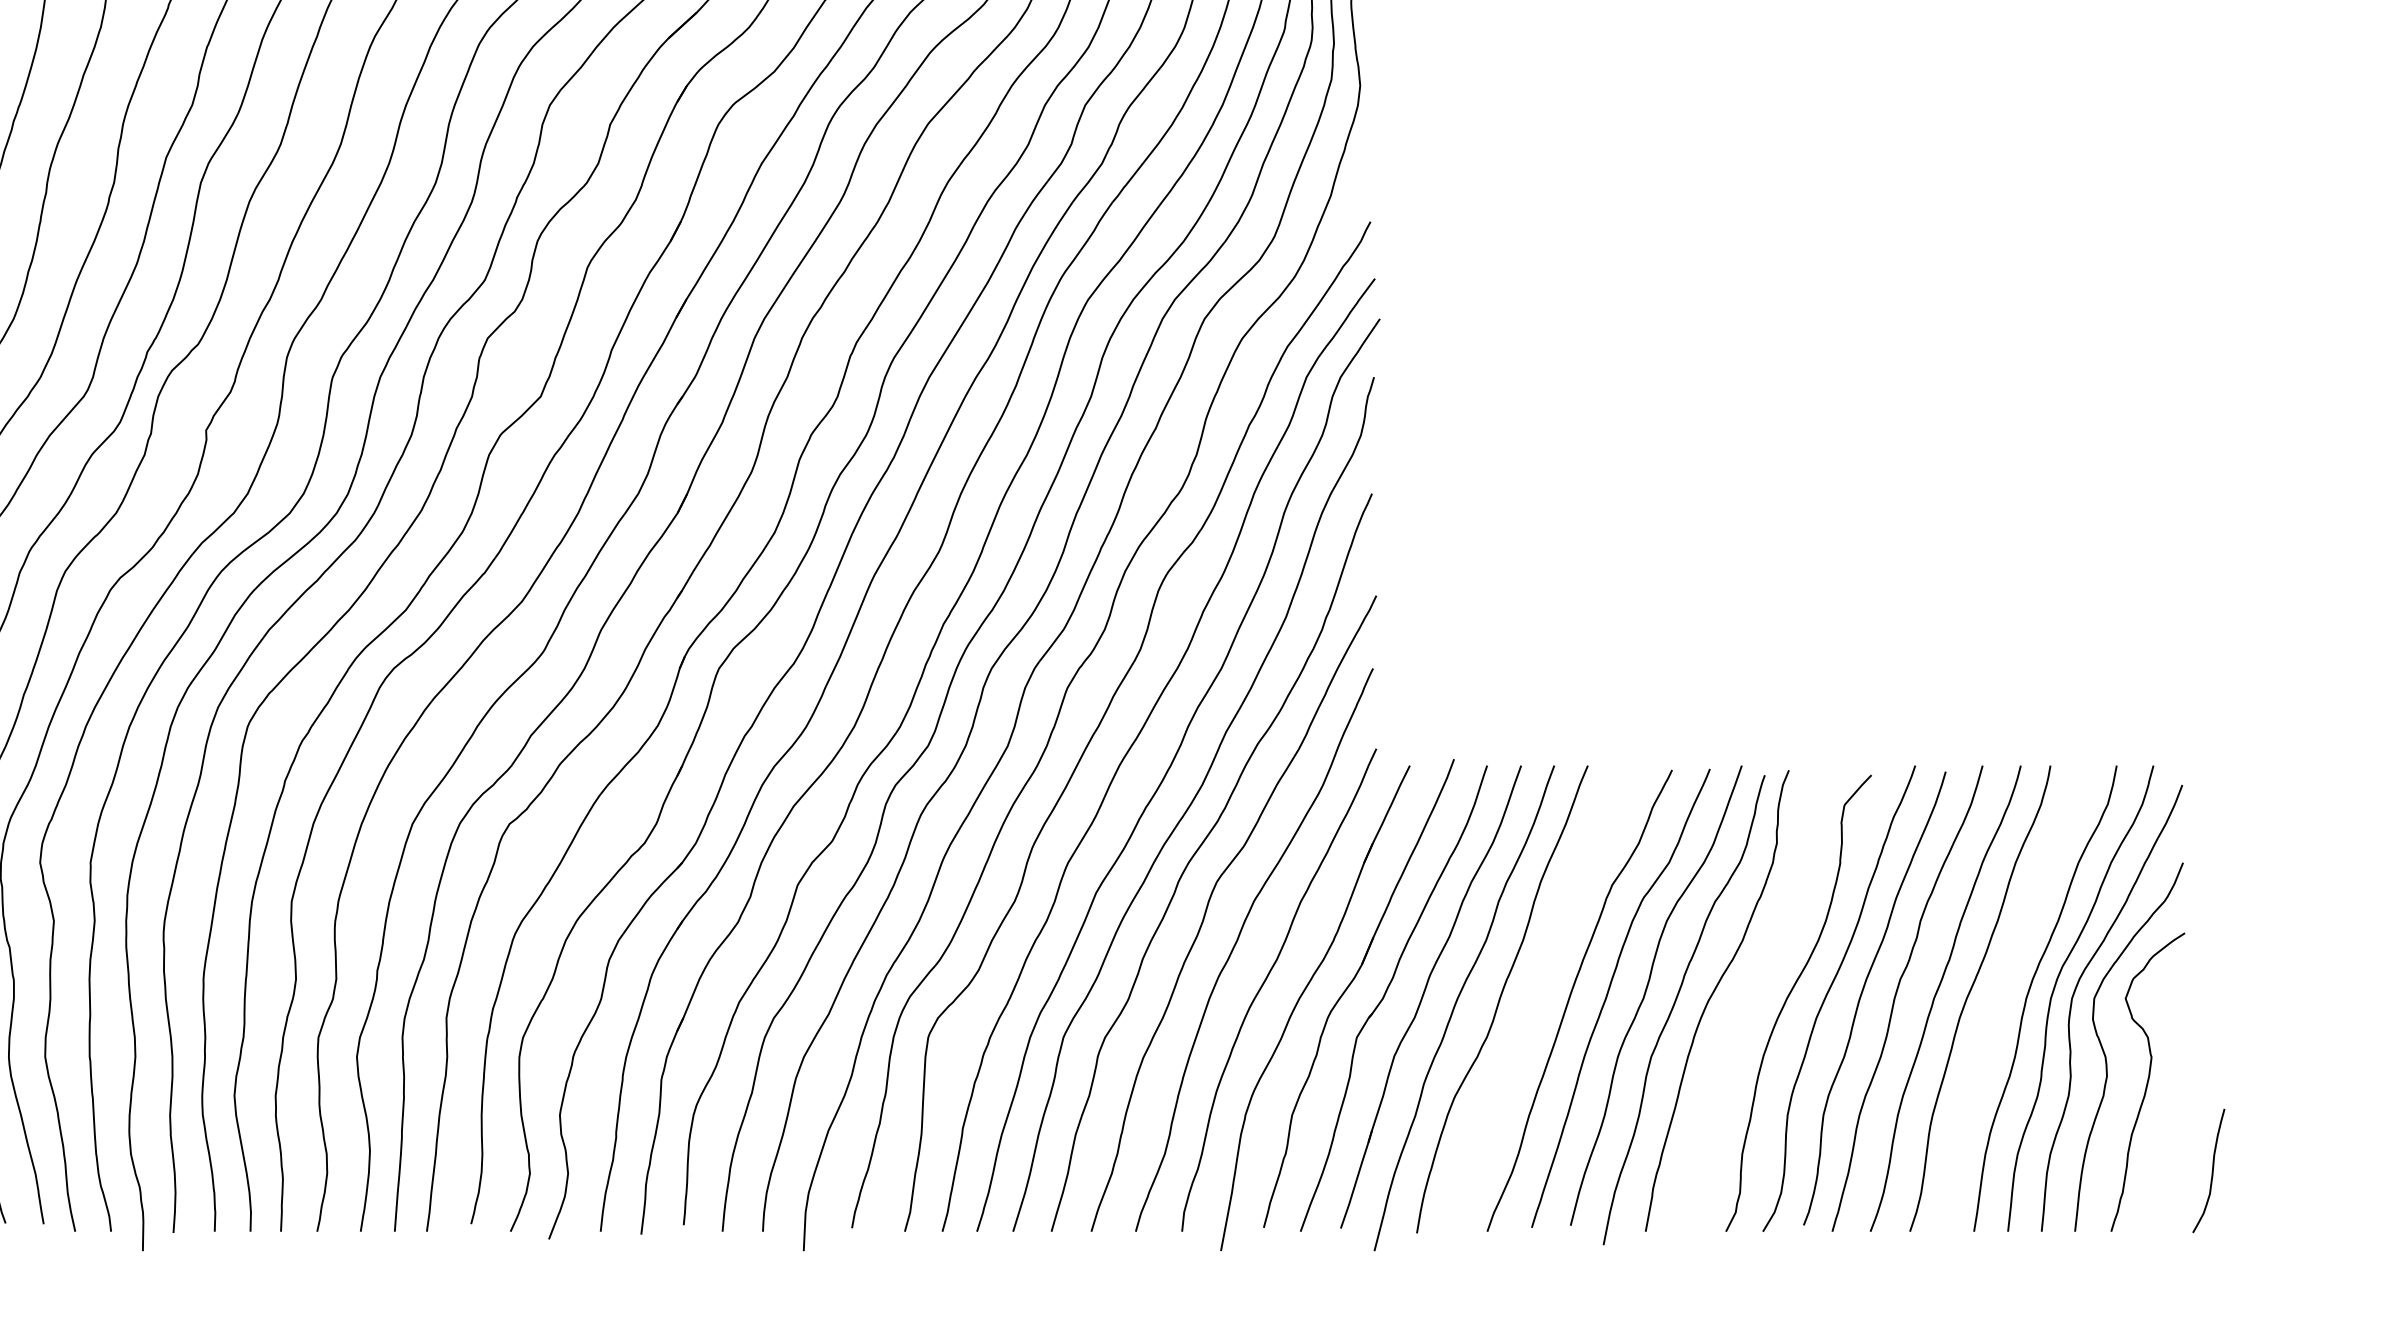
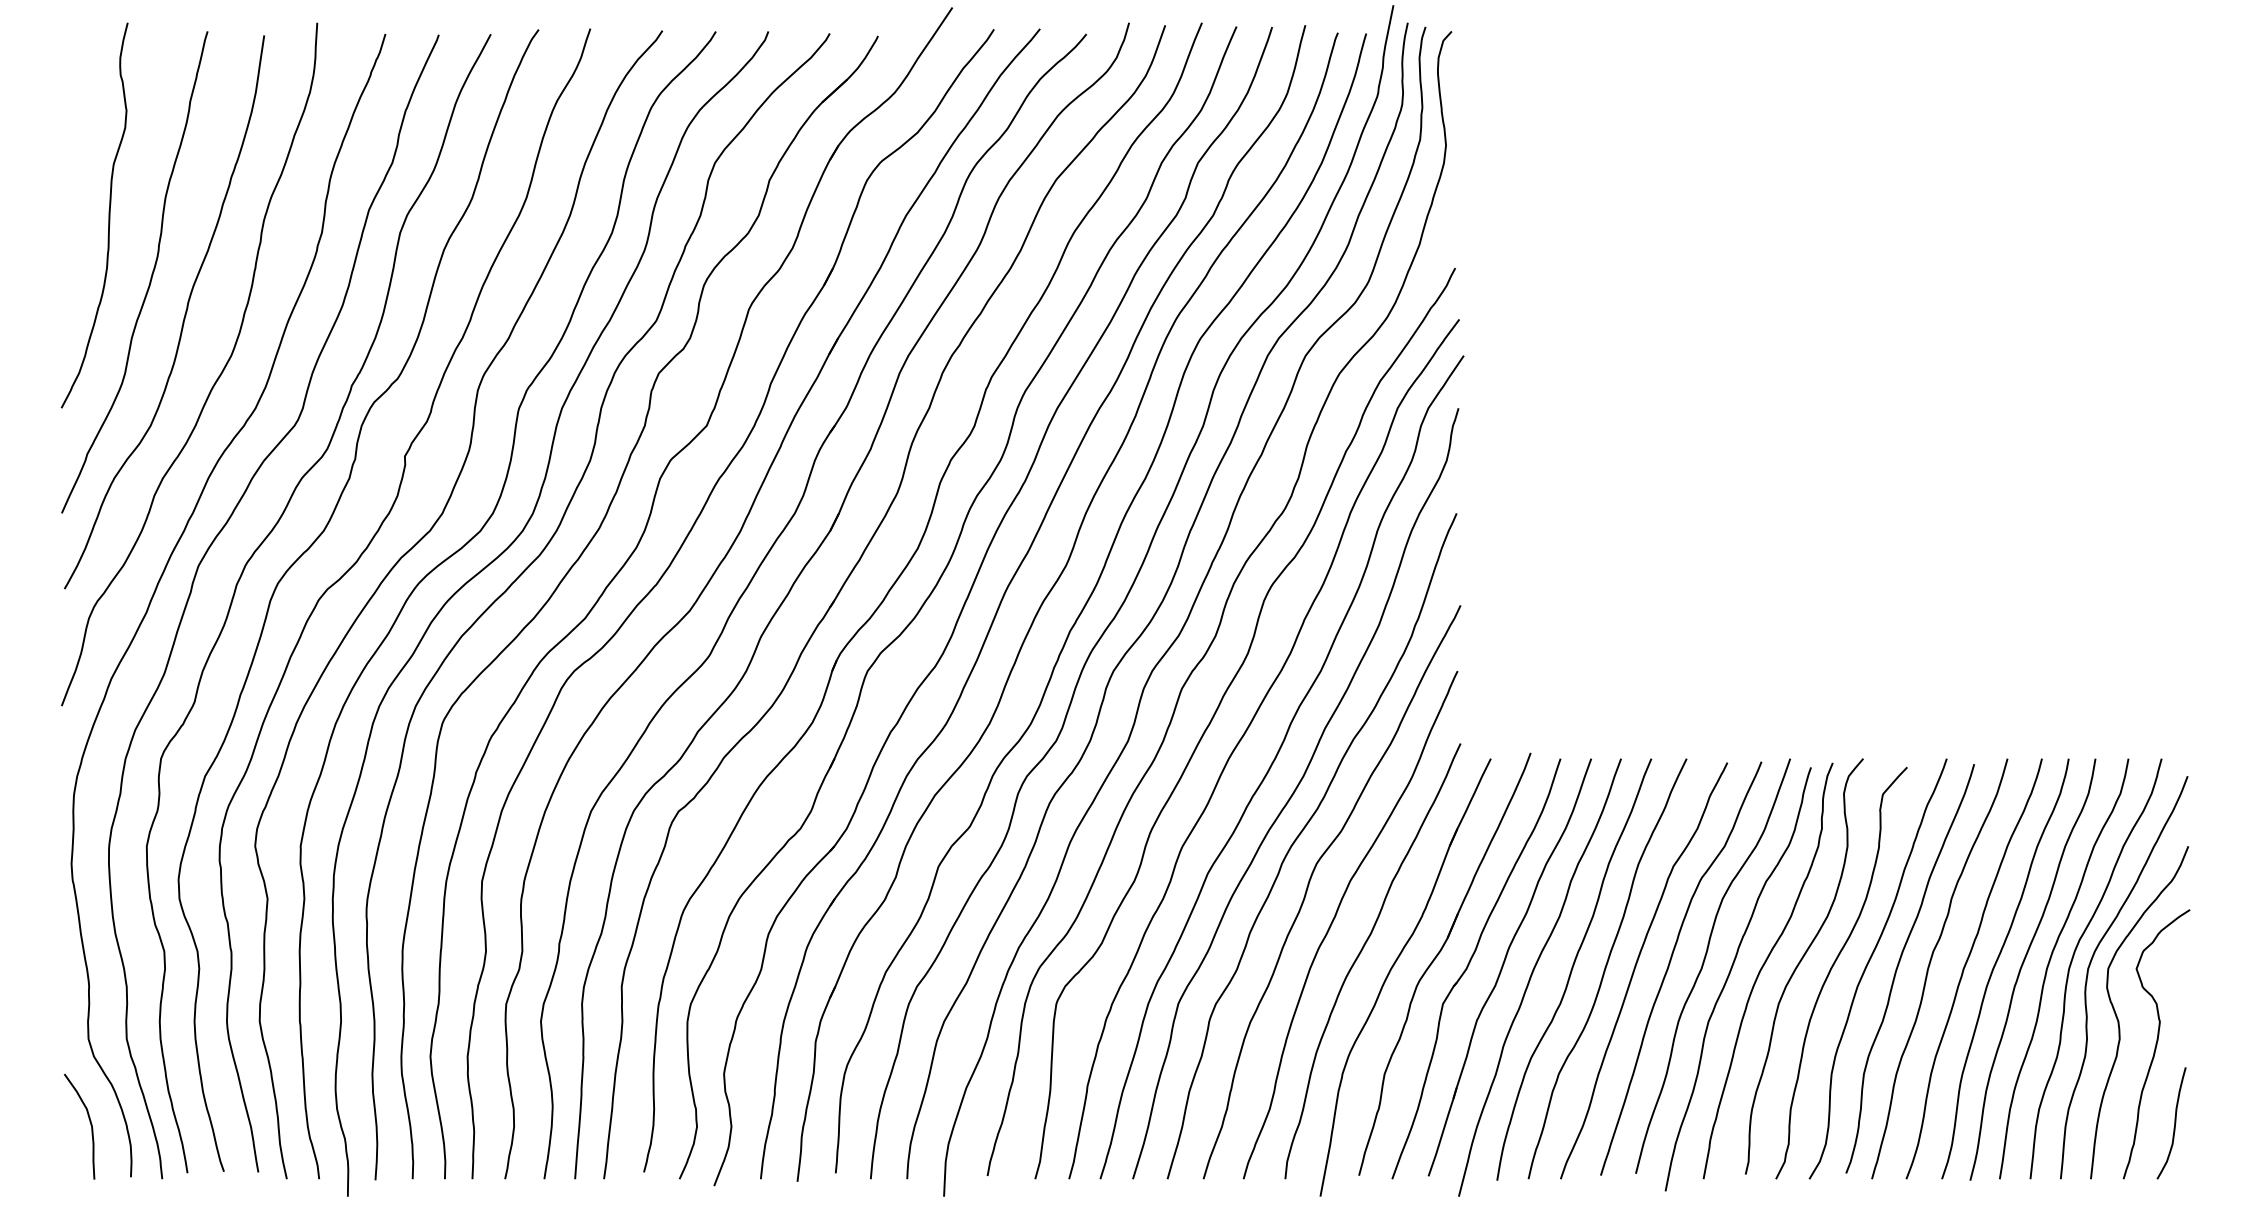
curve: (1753, 992) -> (1800, 963), added
curve: (1999, 997) -> (2022, 967), added
curve: (1538, 998) -> (1606, 968), added
curve: (2212, 1171) -> (2174, 1123), moved

